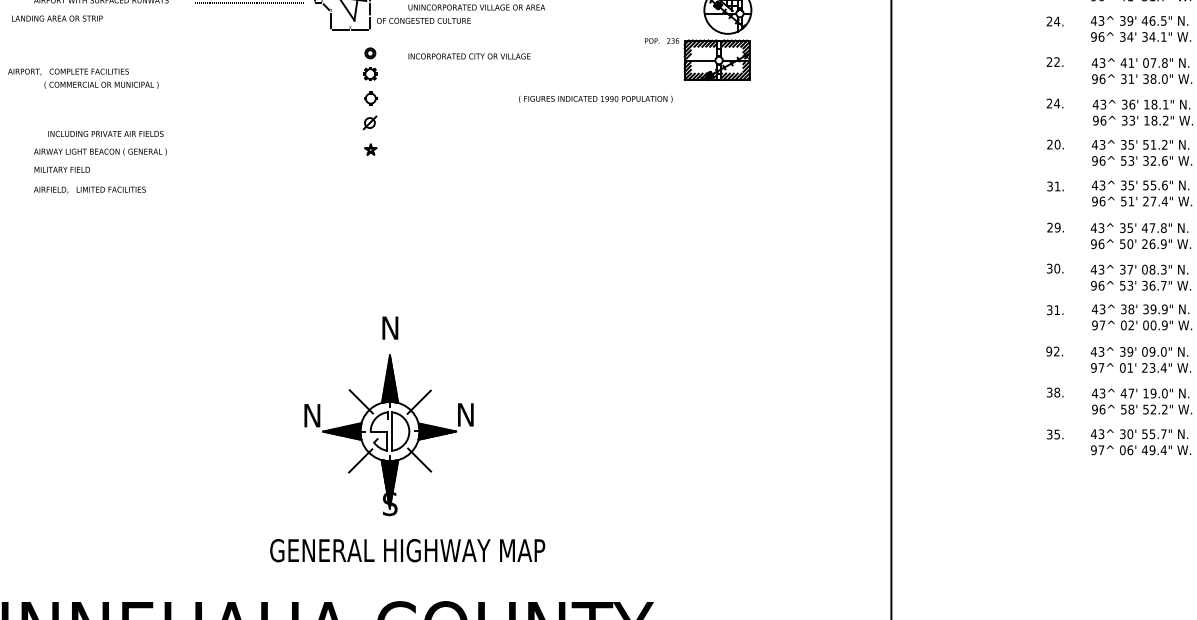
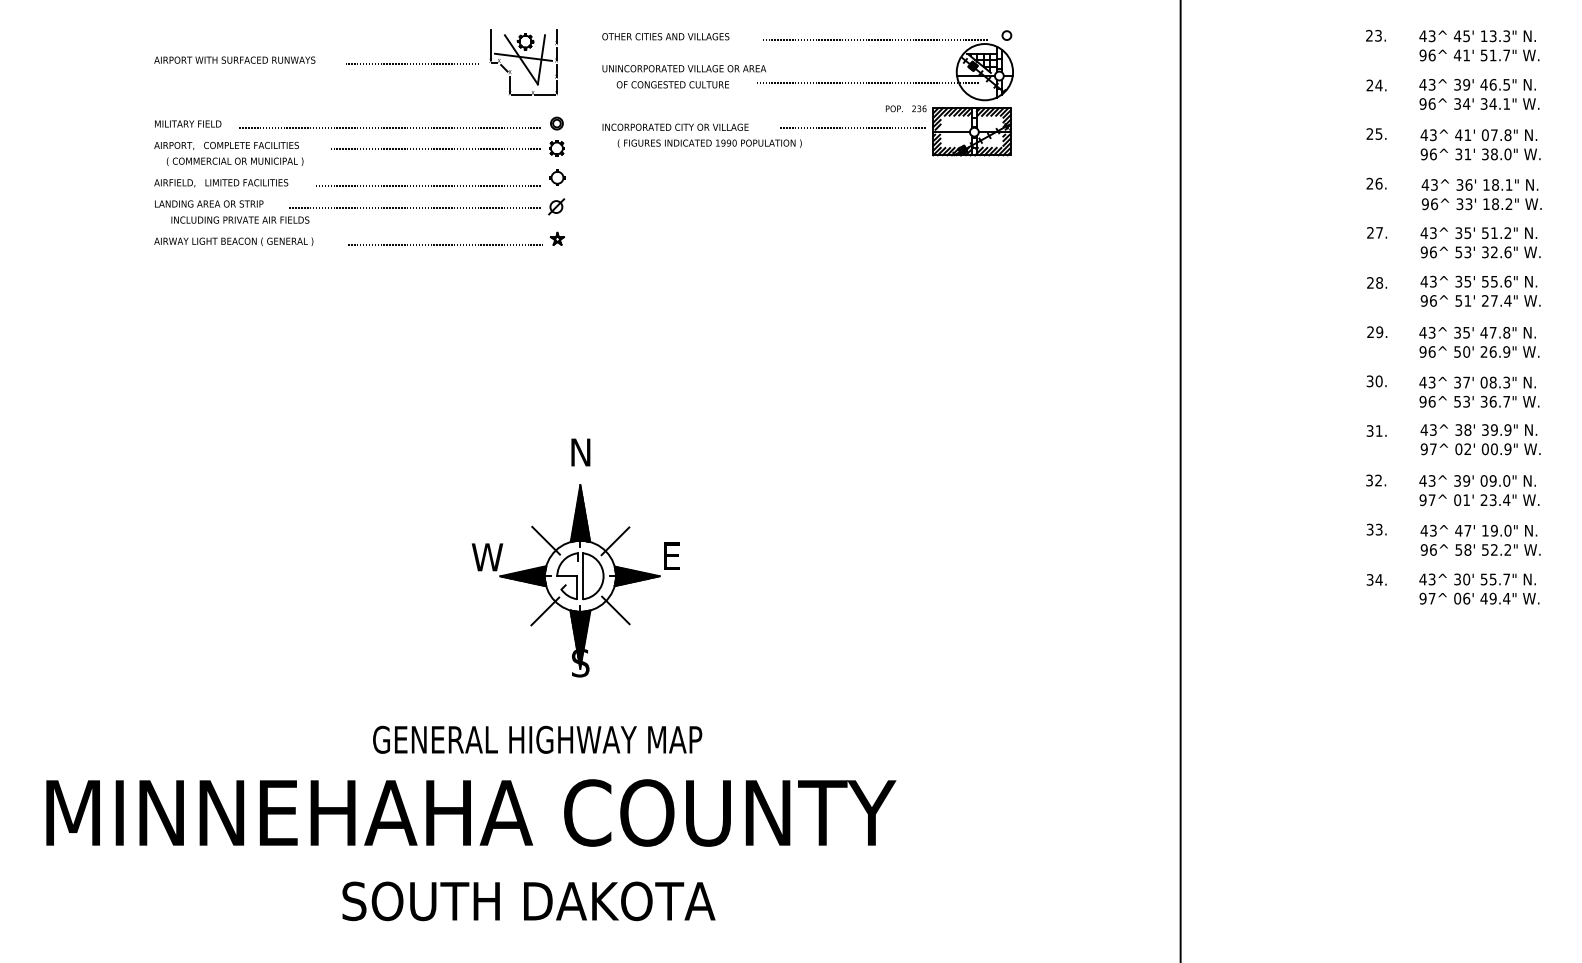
text: (57, 18) -> (209, 203), moved
line: (629, 19) -> (867, 82), added
text: (423, 20) -> (672, 84), moved
line: (231, 56) -> (390, 127), added
line: (617, 56) -> (852, 127), added
text: (1056, 61) -> (1378, 133), 22. -> 25.
text: (68, 71) -> (226, 145), moved
line: (268, 74) -> (434, 148), added
text: (595, 99) -> (709, 143), moved
text: (1056, 103) -> (1378, 183), 24. -> 26.
line: (263, 105) -> (428, 186), added
line: (251, 123) -> (414, 207), added
text: (1057, 144) -> (1379, 232), 20. -> 27.
line: (277, 154) -> (445, 244), added
text: (62, 169) -> (188, 123), moved
text: (1054, 186) -> (1375, 282), 31. -> 28.
text: (90, 190) -> (221, 183), moved
text: (1049, 351) -> (1369, 480), 92. -> 32.
text: (1056, 392) -> (1378, 529), 38. -> 33.
text: (312, 415) -> (487, 557), N -> W
text: (465, 415) -> (670, 556), N -> E
text: (1056, 434) -> (1378, 579), 35. -> 34.
text: (407, 550) -> (537, 739), moved

